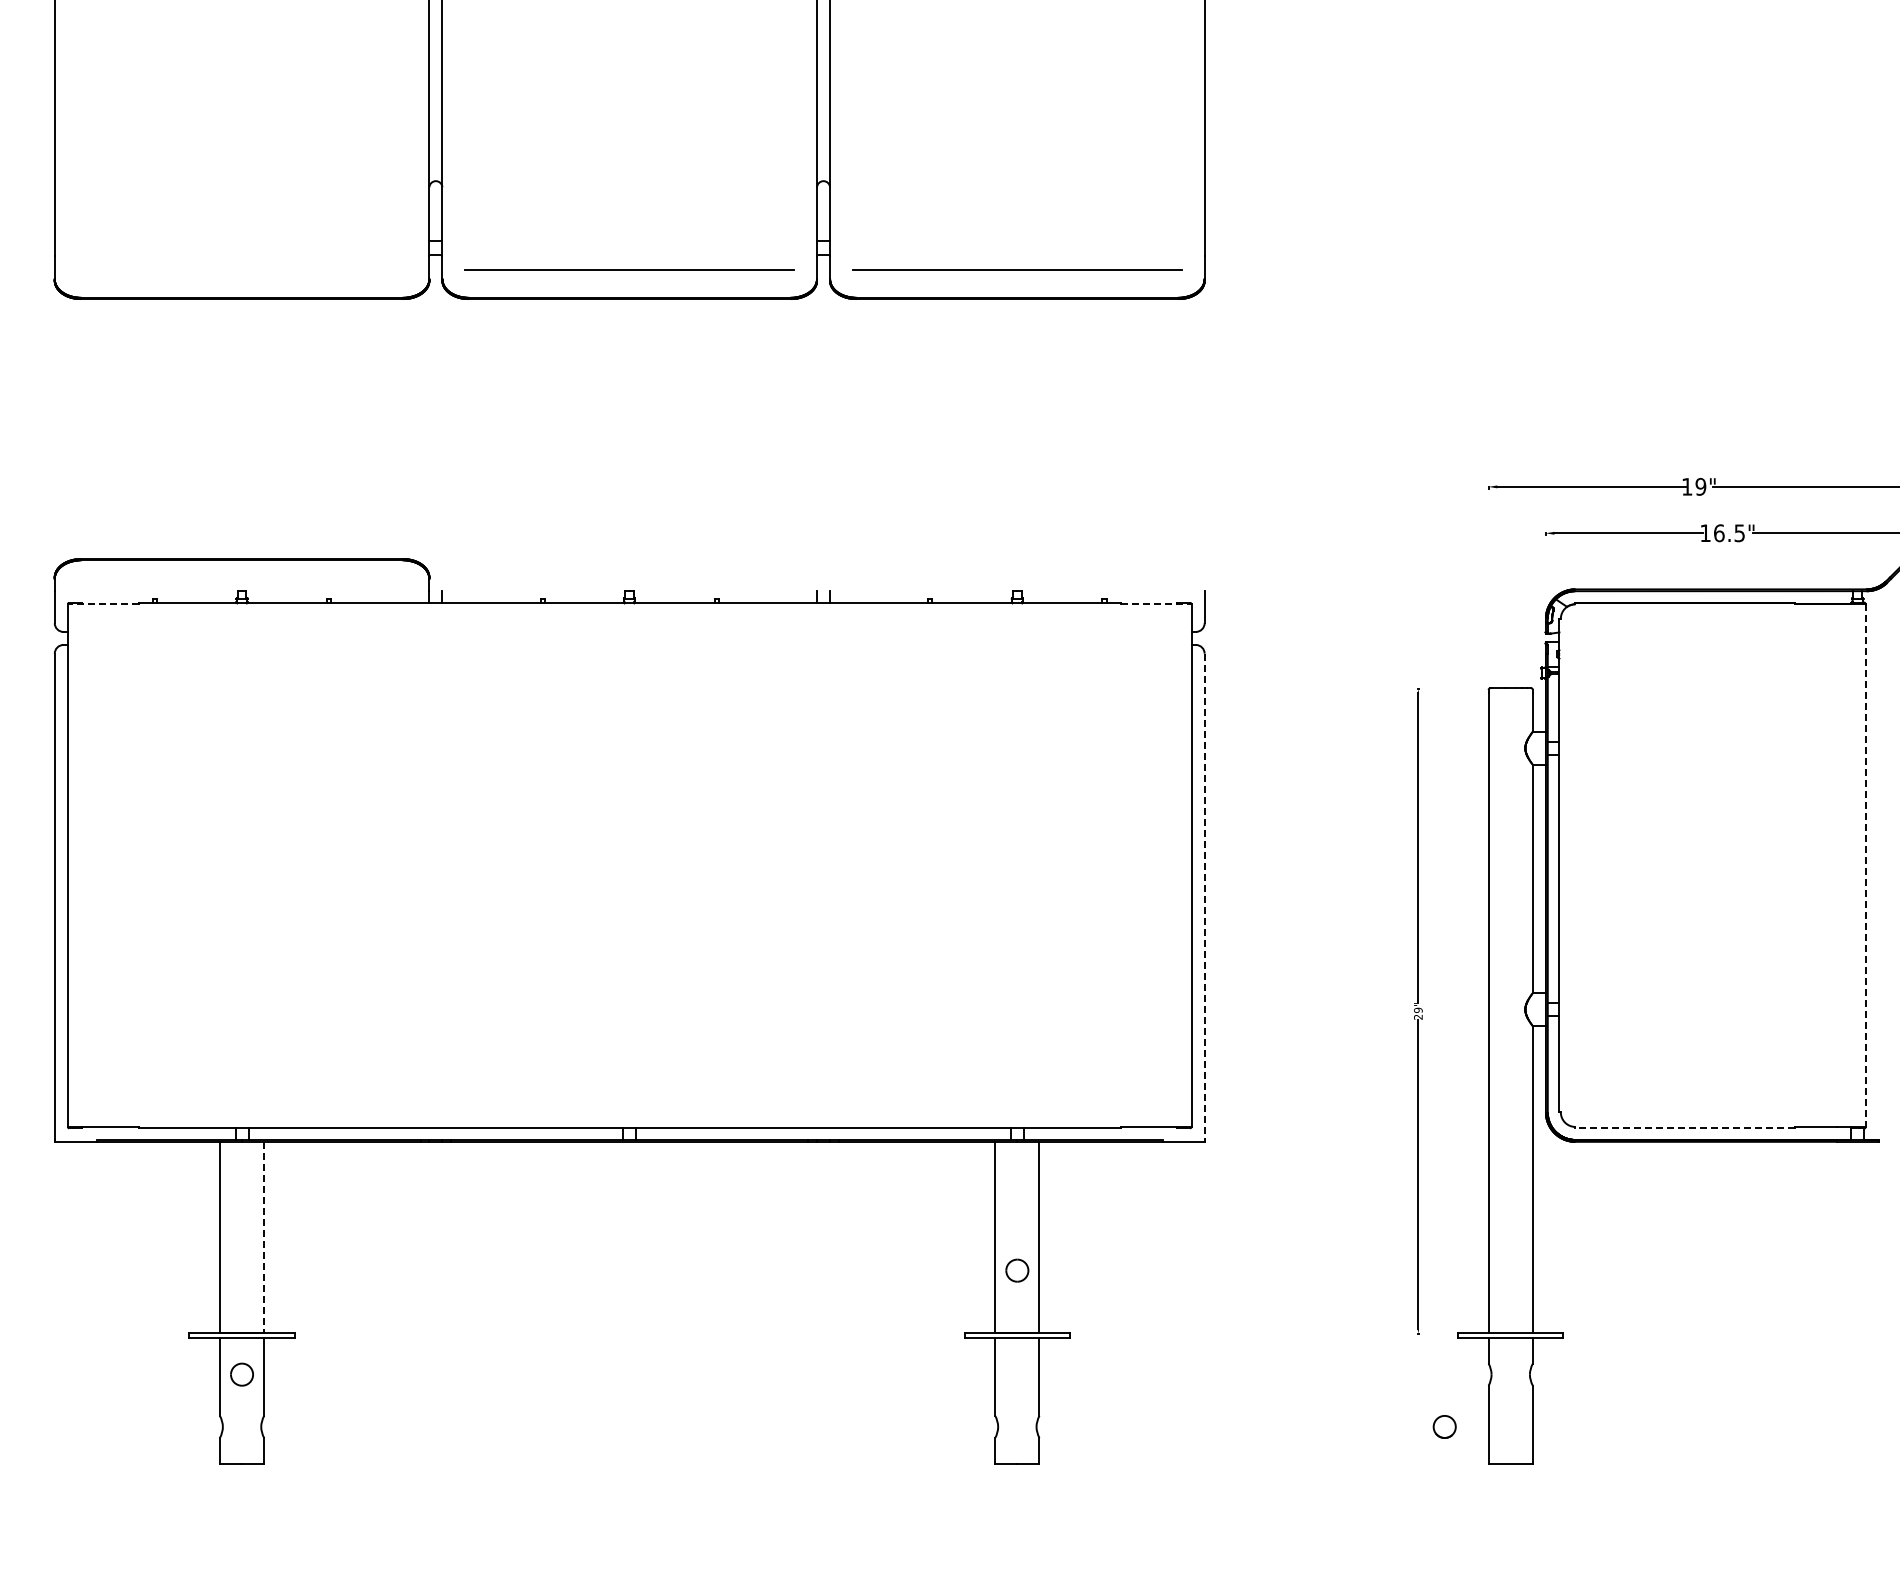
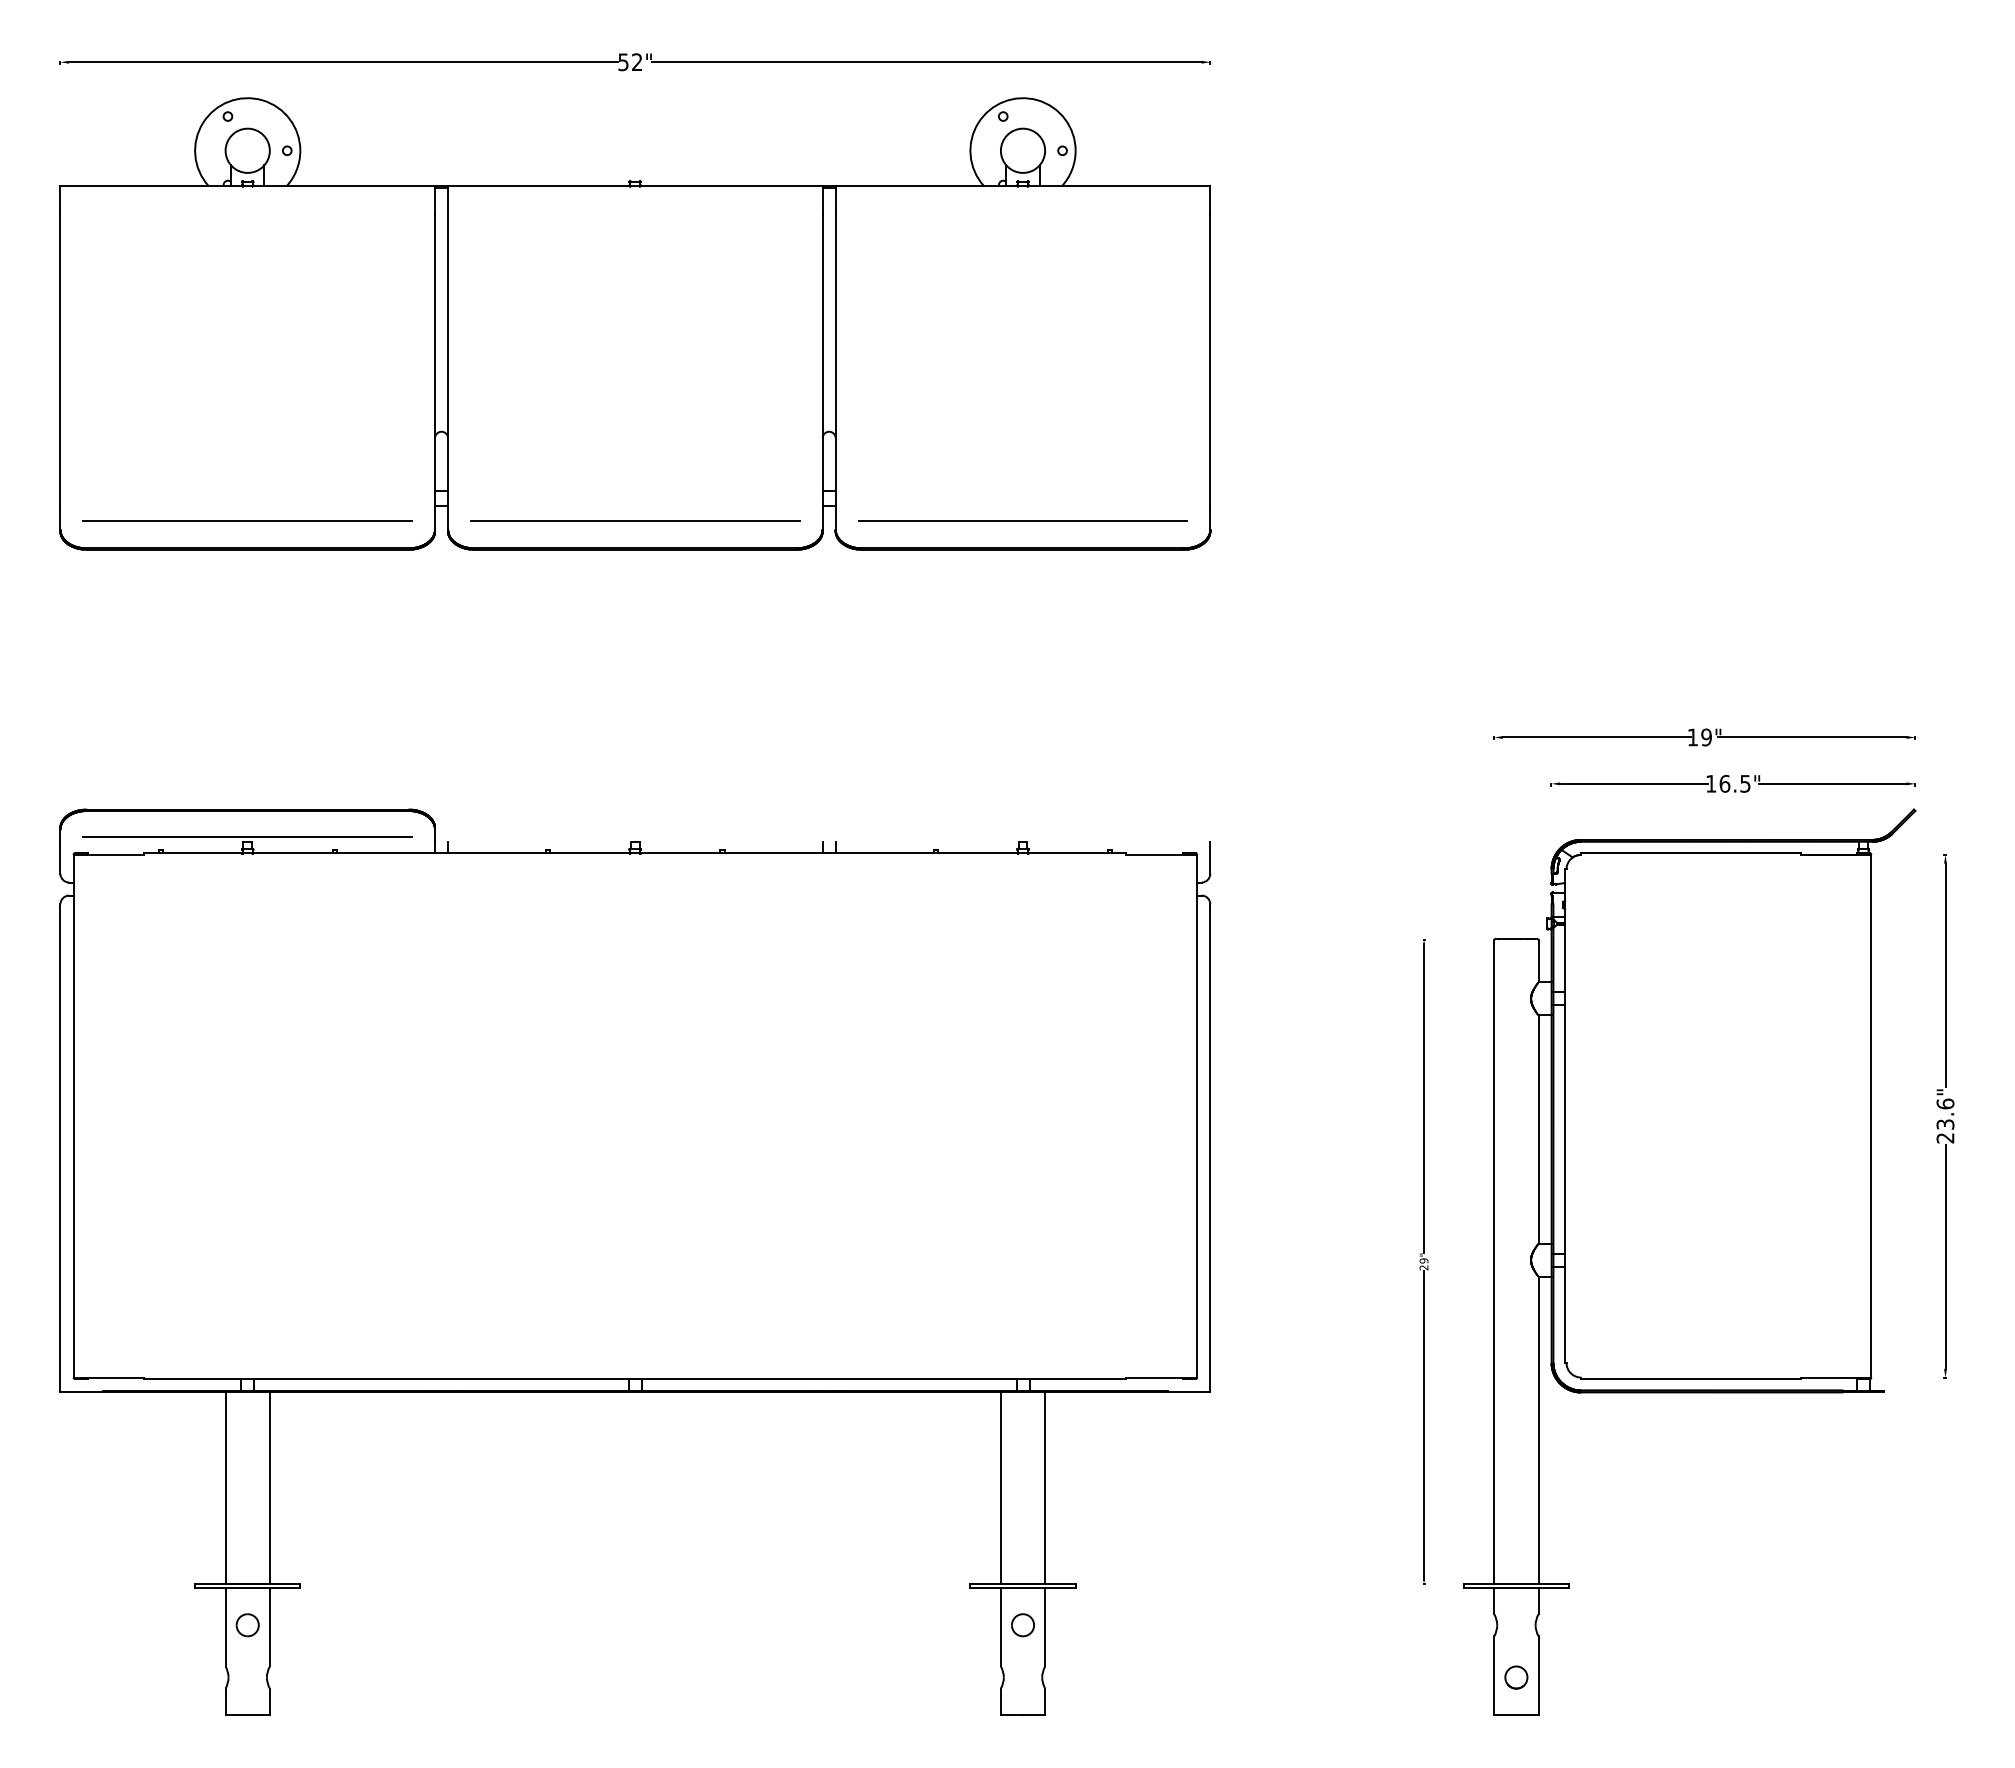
line: (241, 269) -> (247, 520), added
line: (241, 585) -> (247, 836), added
line: (102, 603) -> (108, 854), dashed -> solid
line: (1156, 603) -> (1162, 854), dashed -> solid
line: (1865, 865) -> (1871, 1116), dashed -> solid
line: (1204, 896) -> (1210, 1147), dashed -> solid
line: (1684, 1127) -> (1690, 1378), dashed -> solid
line: (263, 1237) -> (269, 1488), dashed -> solid
part: (1016, 1270) -> (1022, 1625), moved
circle: (1444, 1426) -> (1516, 1677), moved

